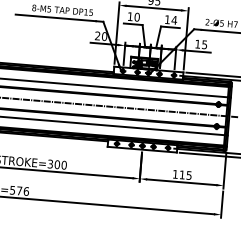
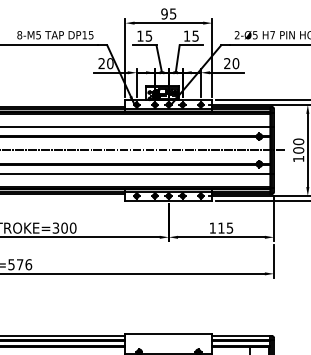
text: (136, 16) -> (148, 35), 10 -> 15
text: (174, 19) -> (195, 35), 14 -> 15
text: (201, 44) -> (231, 63), 15 -> 20

